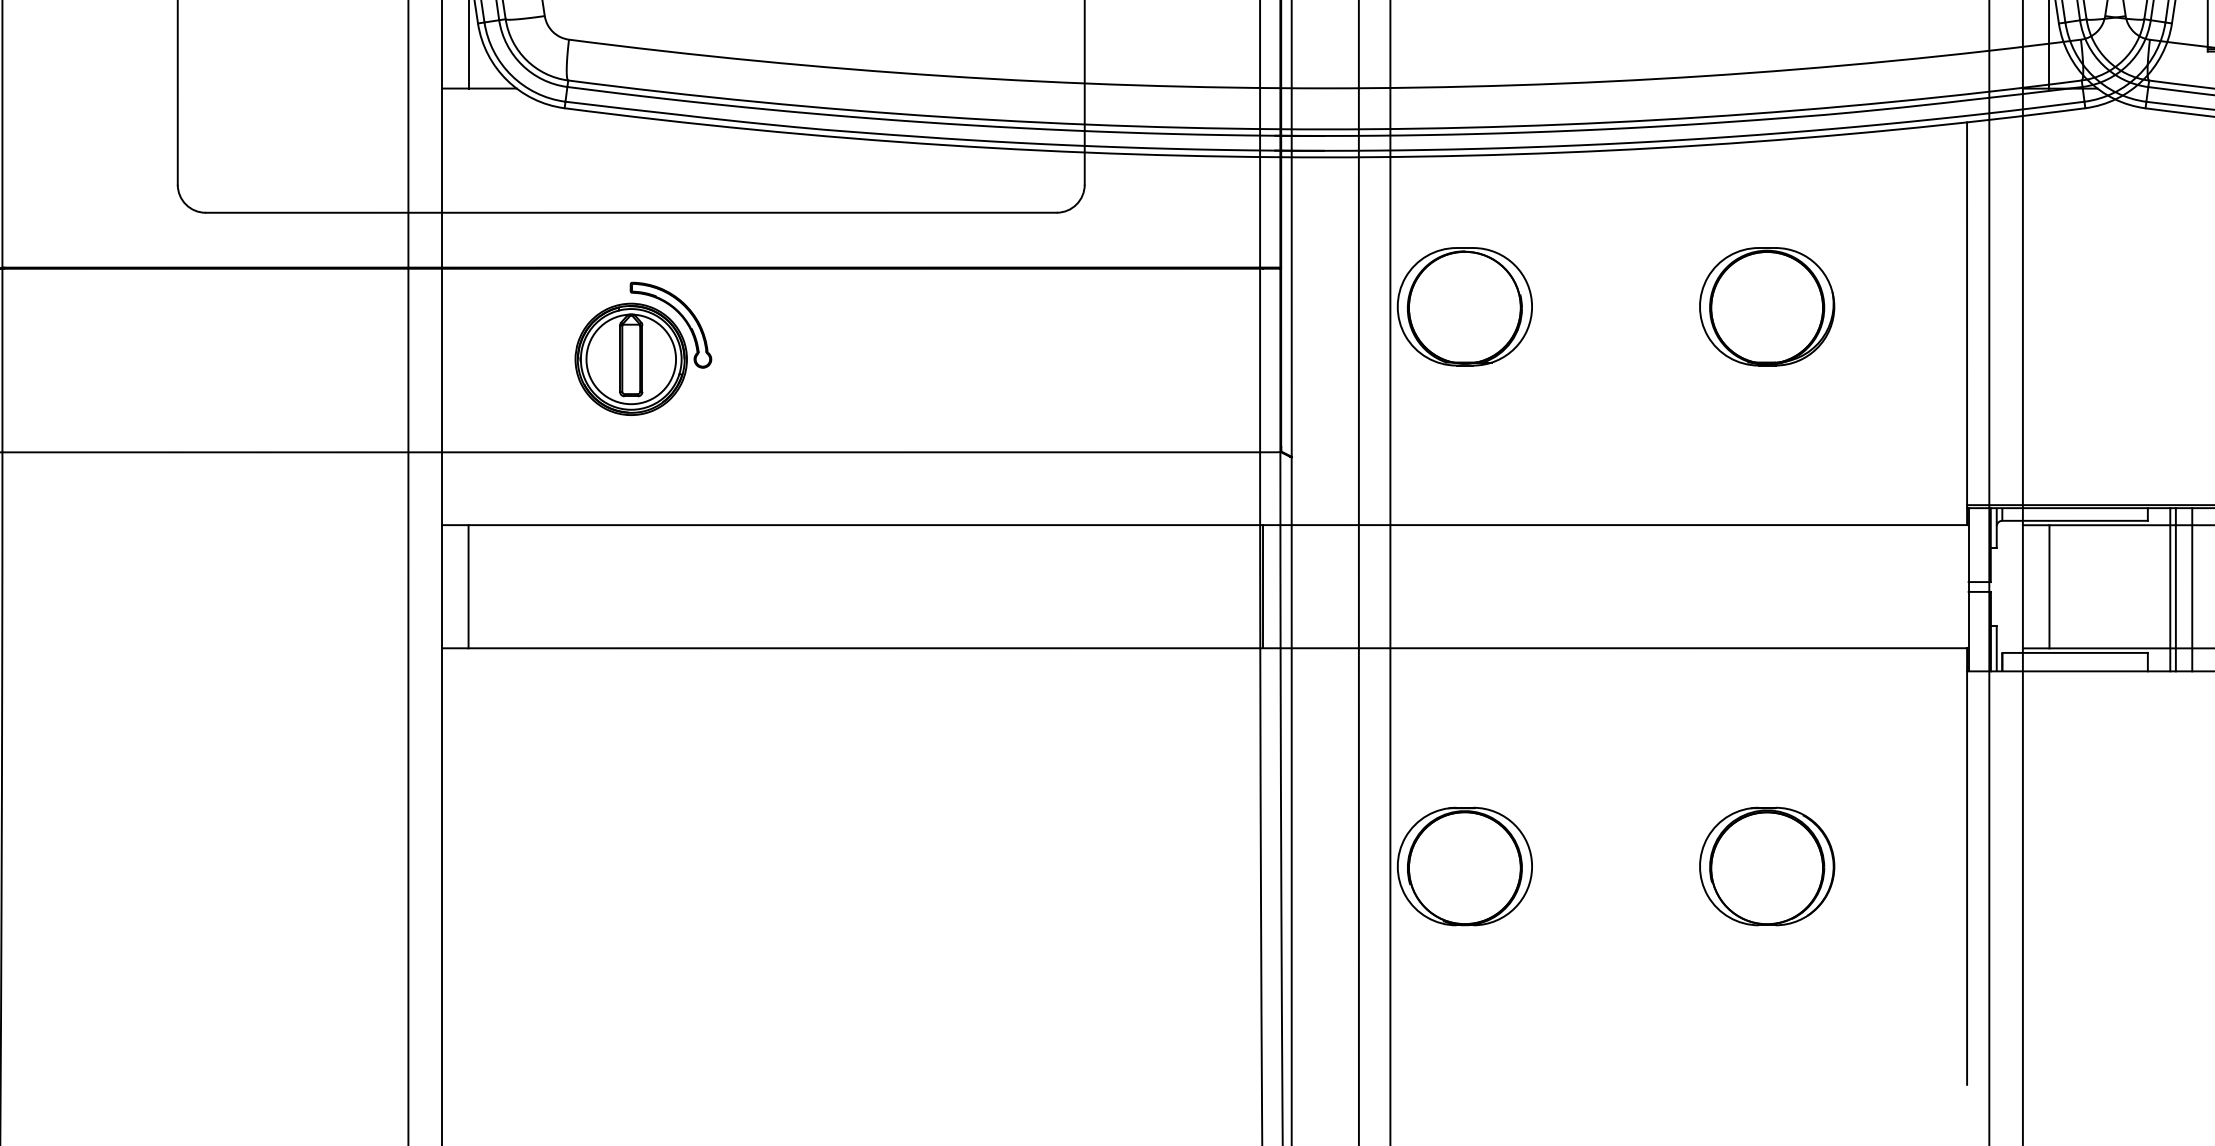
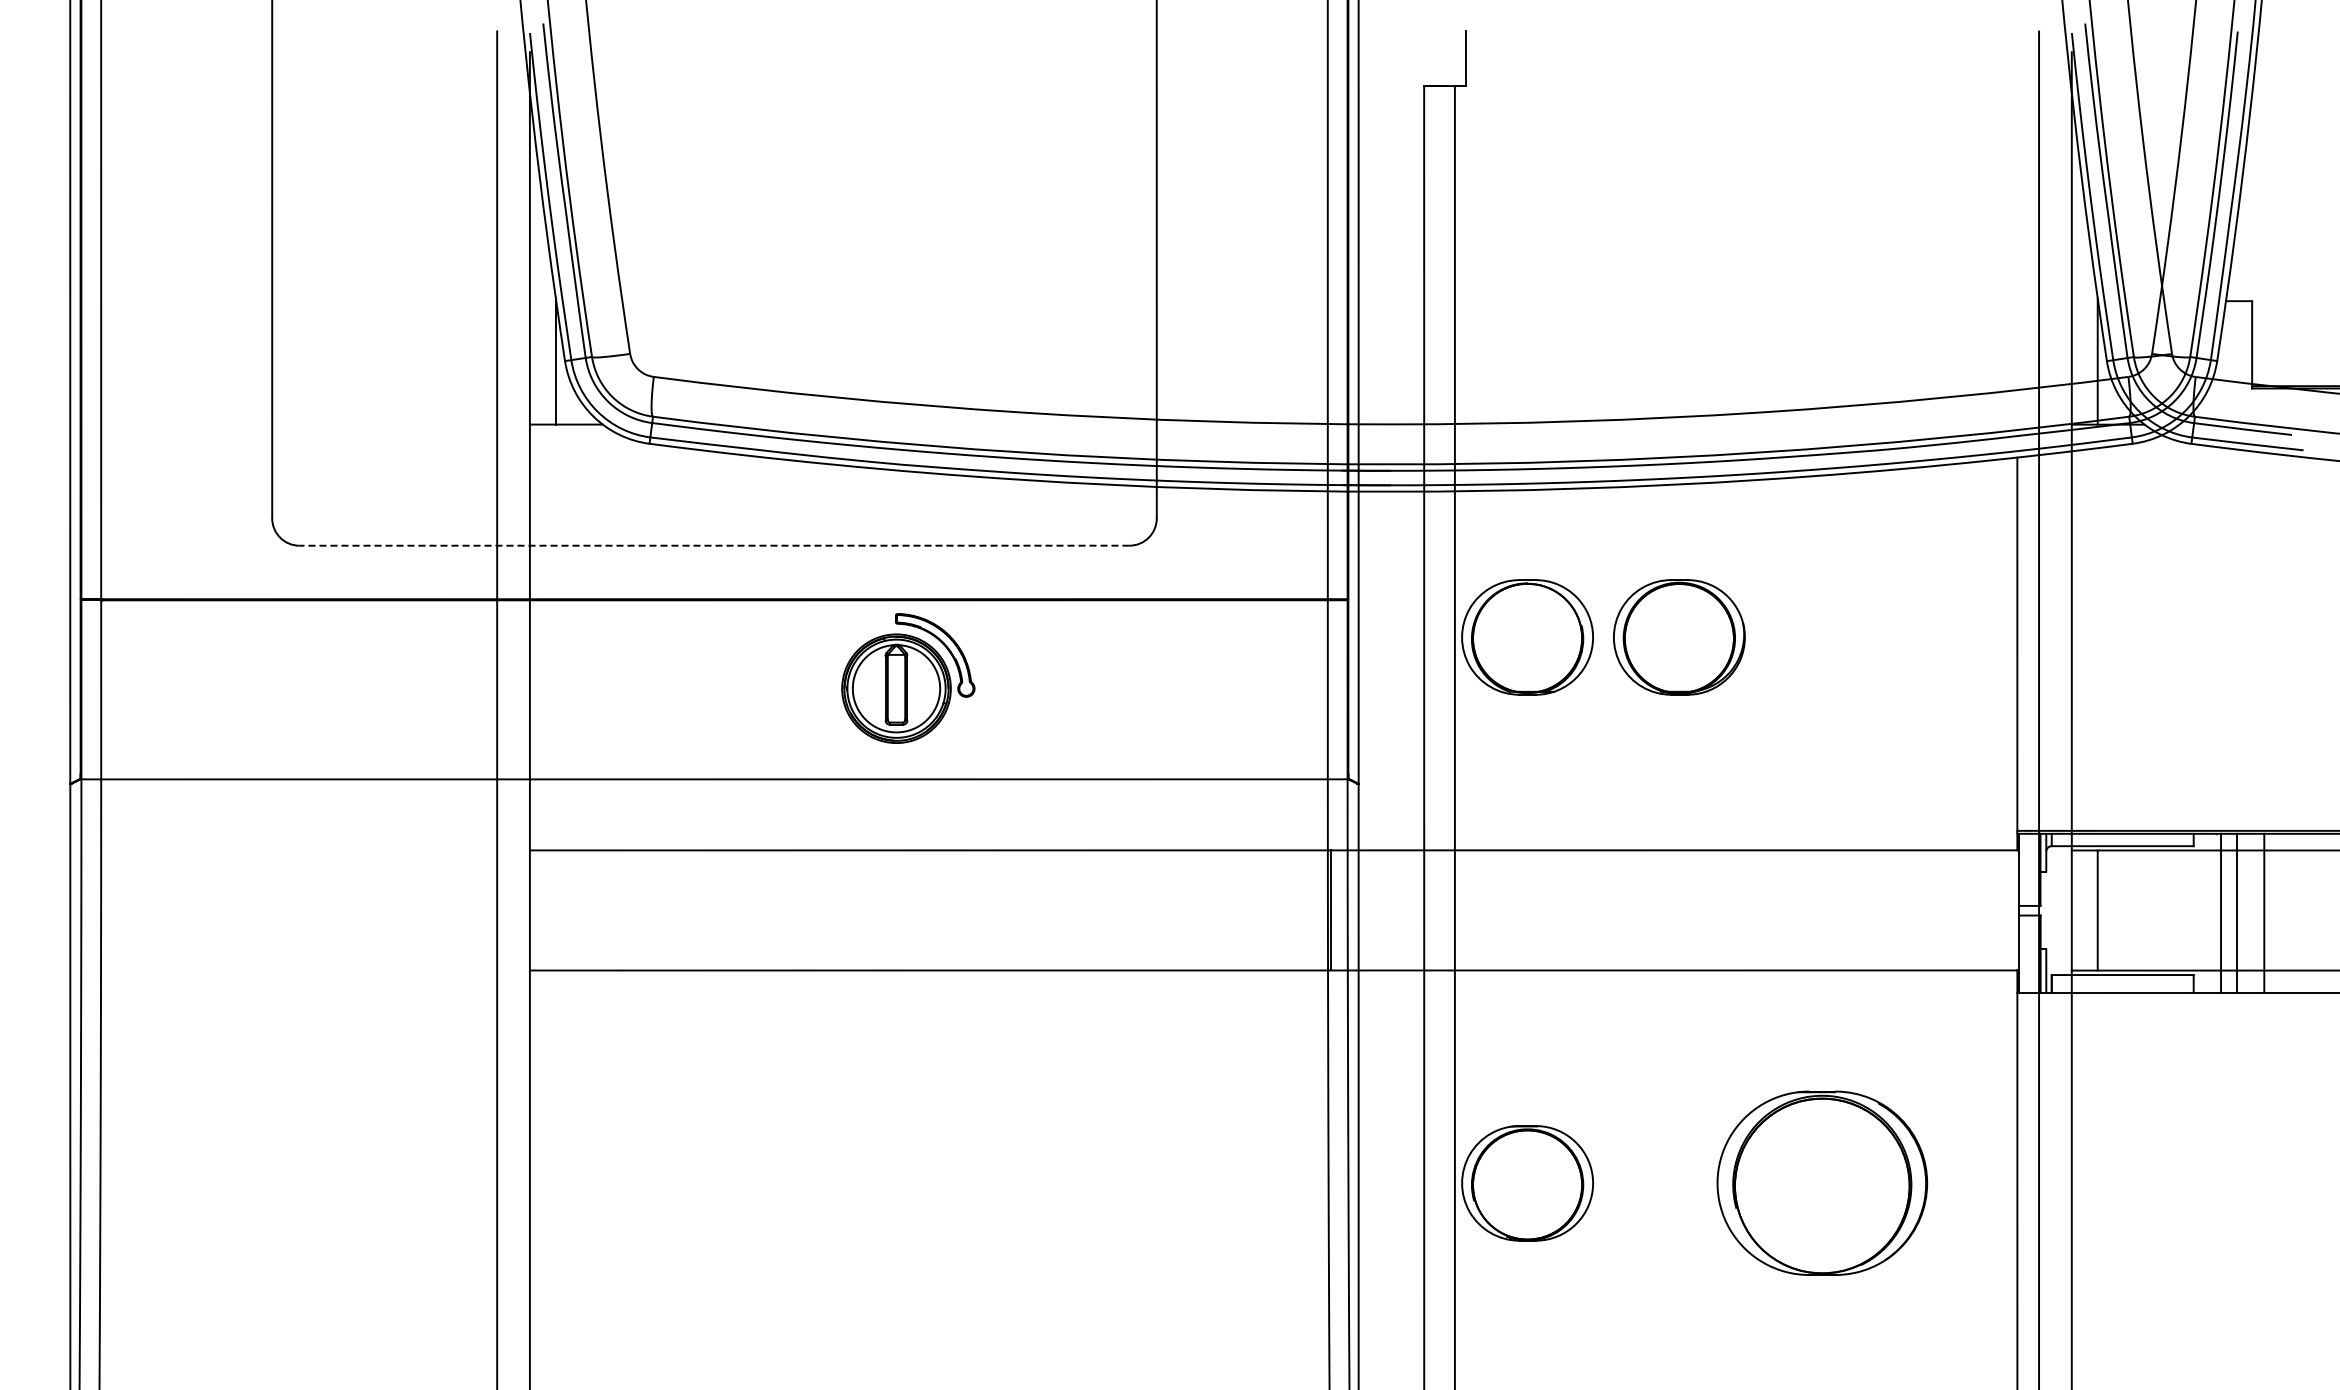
line: (631, 212) -> (714, 545), solid -> dashed
part: (1767, 306) -> (1679, 637), moved
part: (643, 348) -> (908, 678), moved
line: (468, 586) -> (555, 910), removed
line: (2170, 588) -> (2215, 912), removed
part: (1767, 866) -> (1822, 1183), size x1.6

